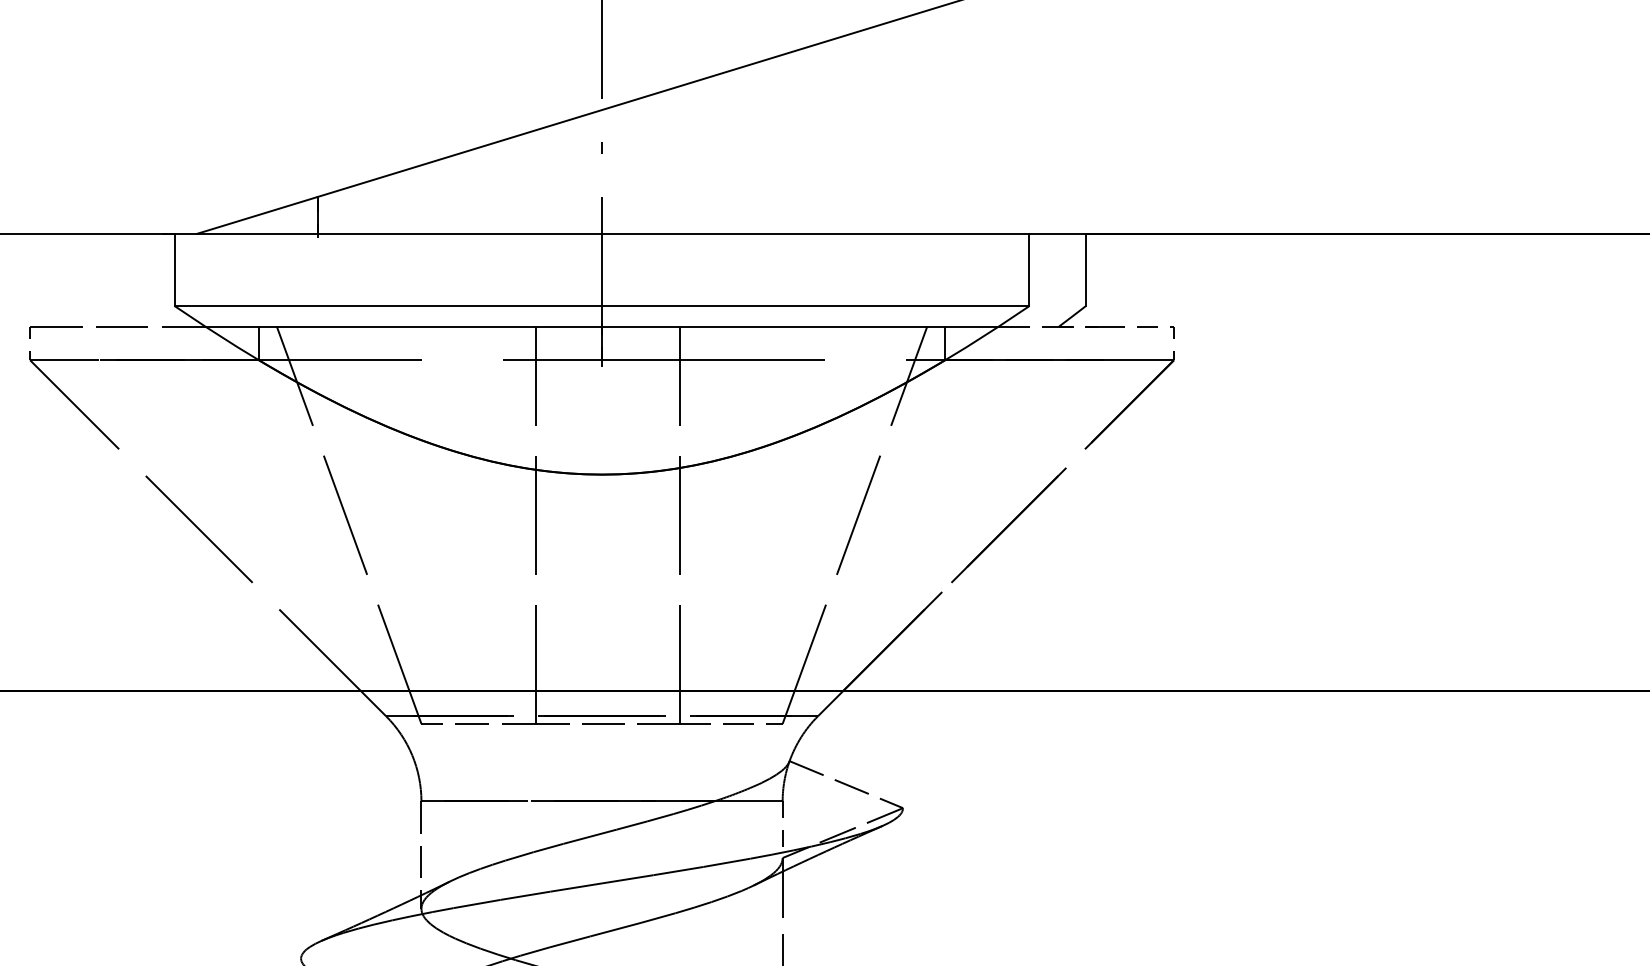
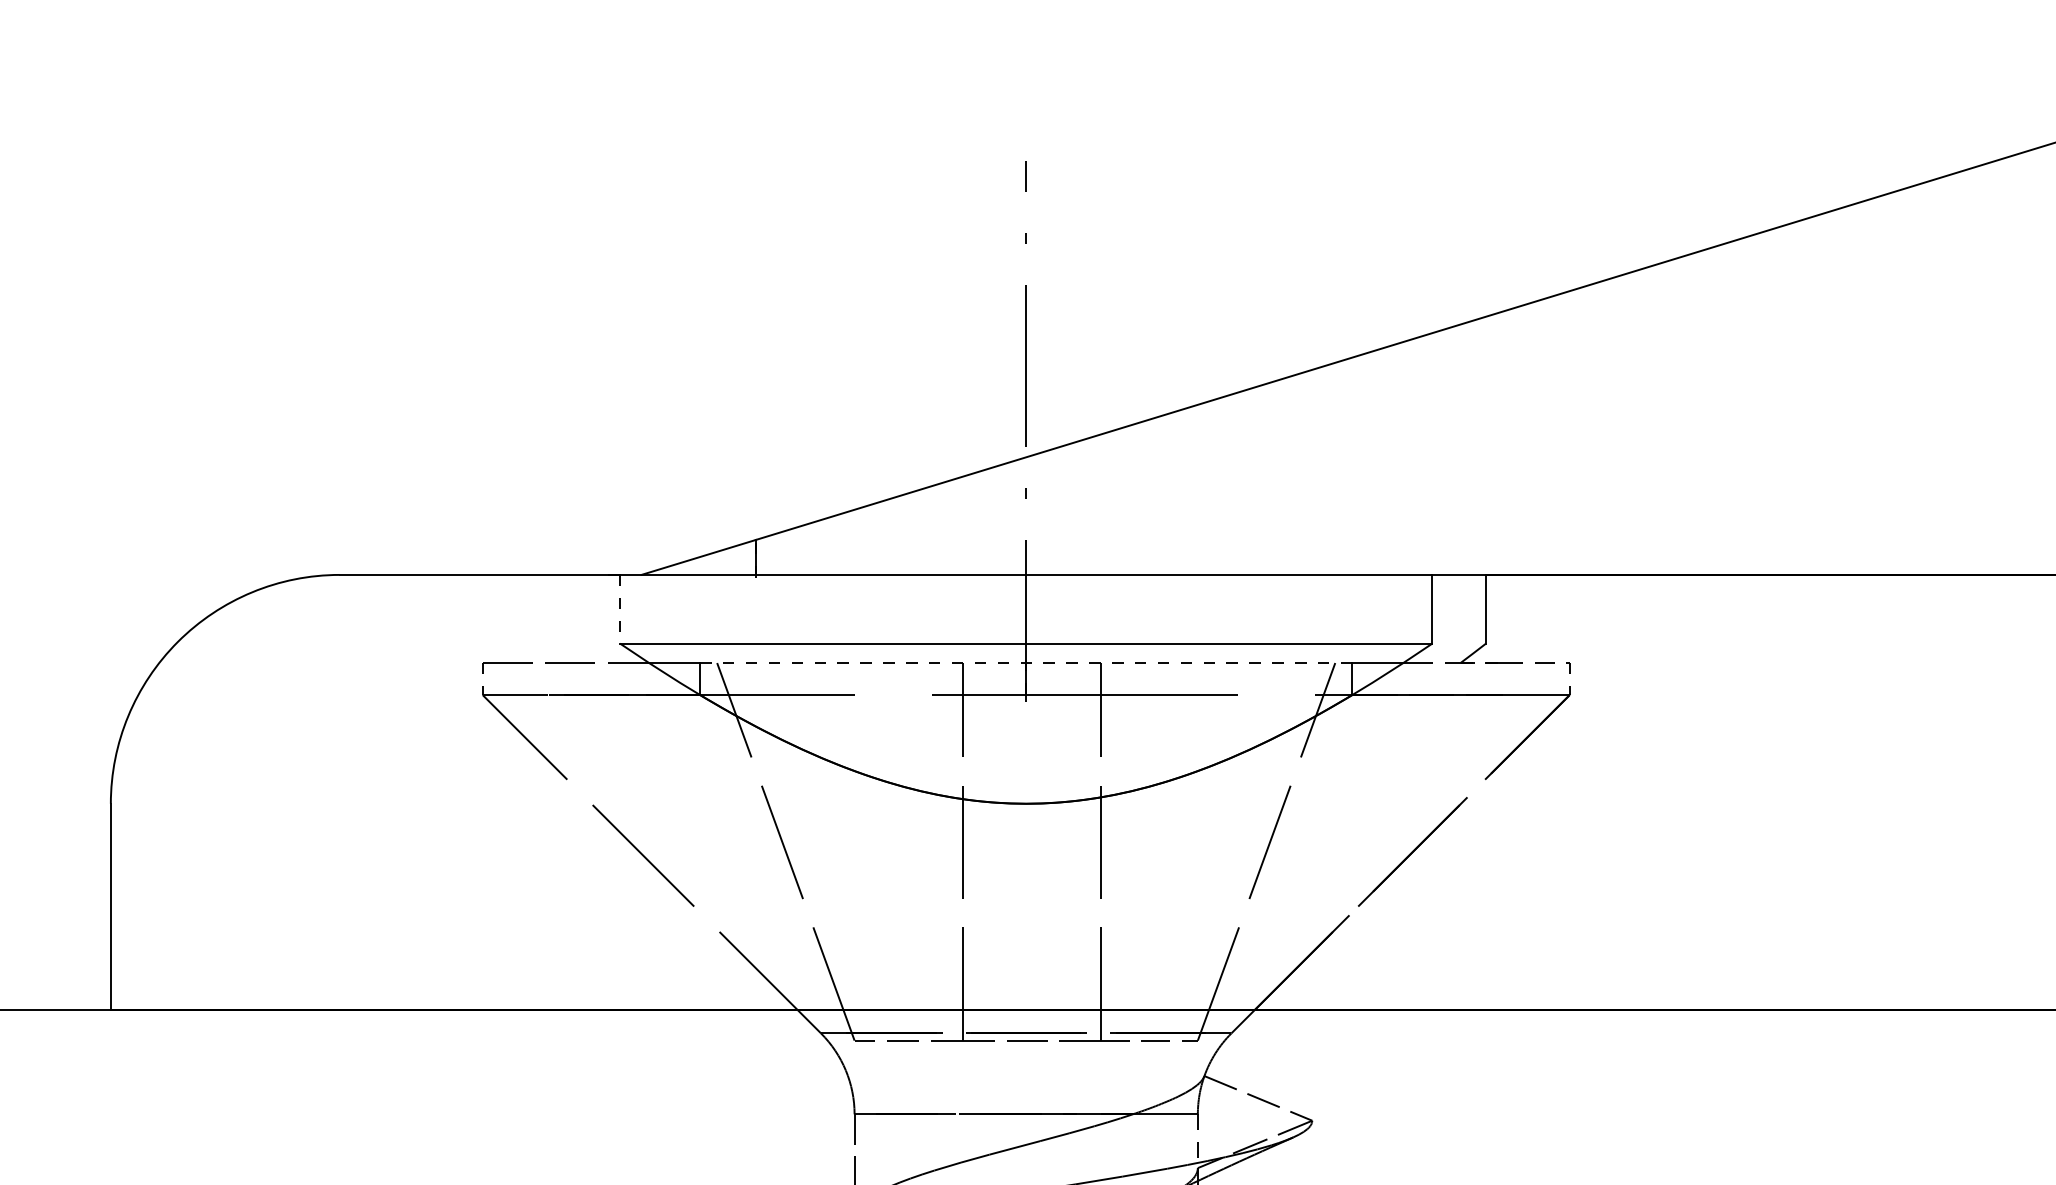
line: (175, 270) -> (620, 609), solid -> dashed
line: (602, 327) -> (1026, 663), solid -> dashed

